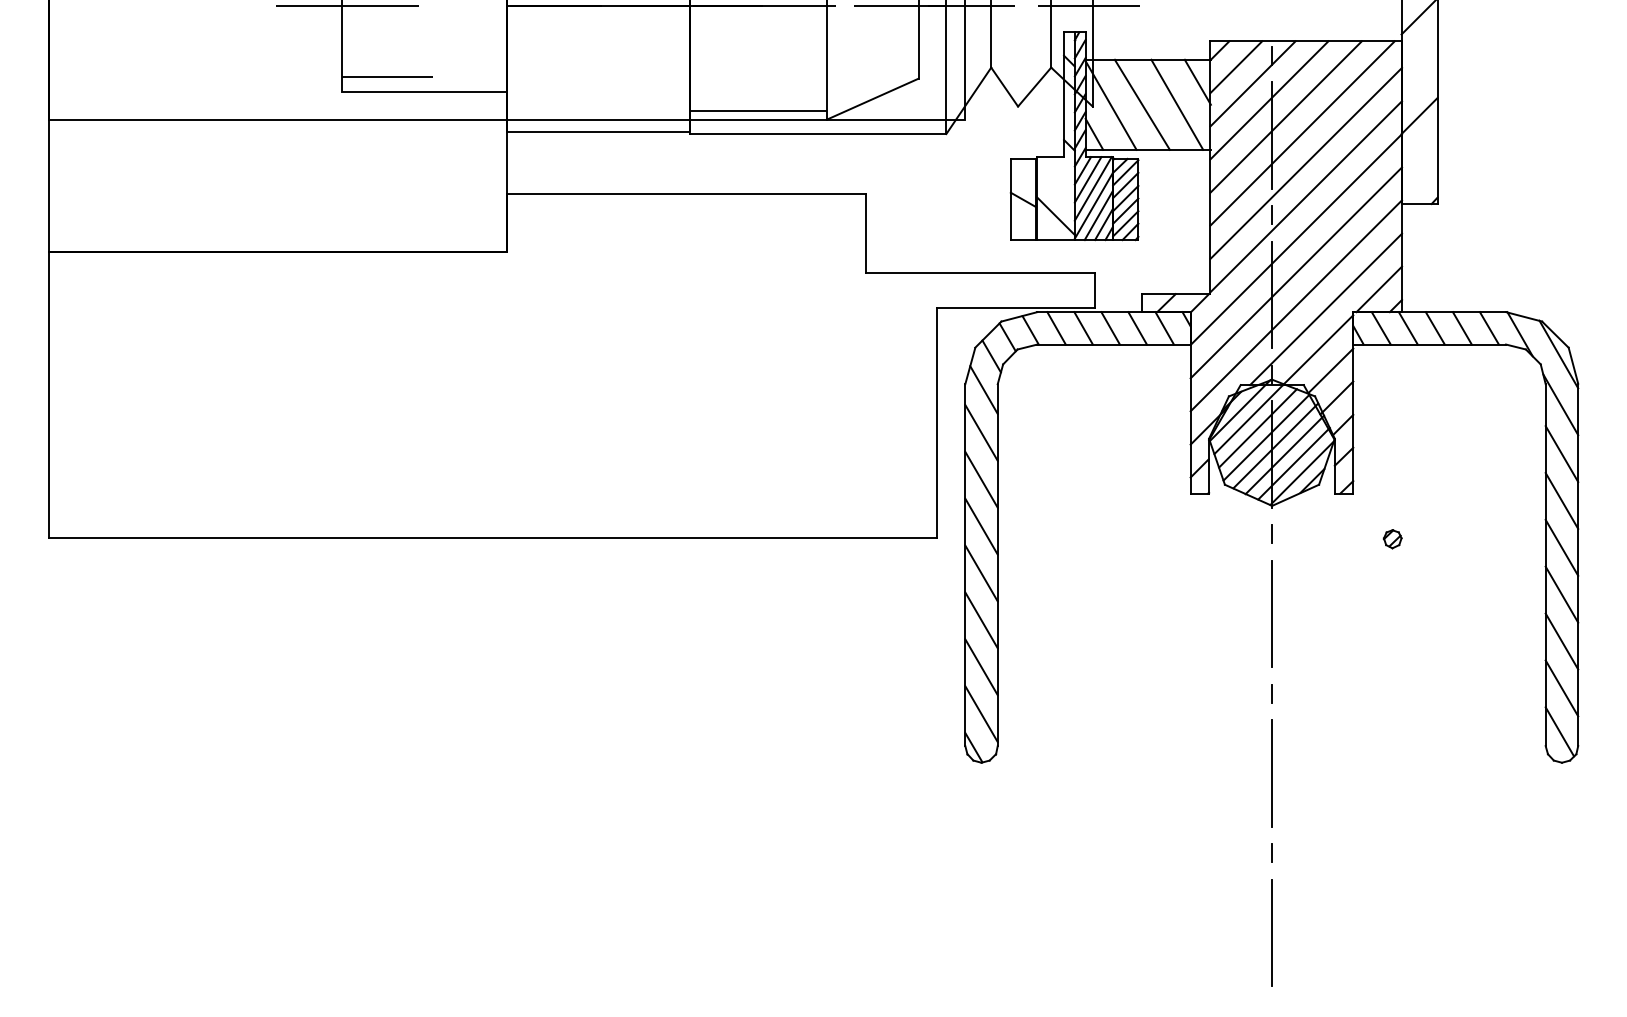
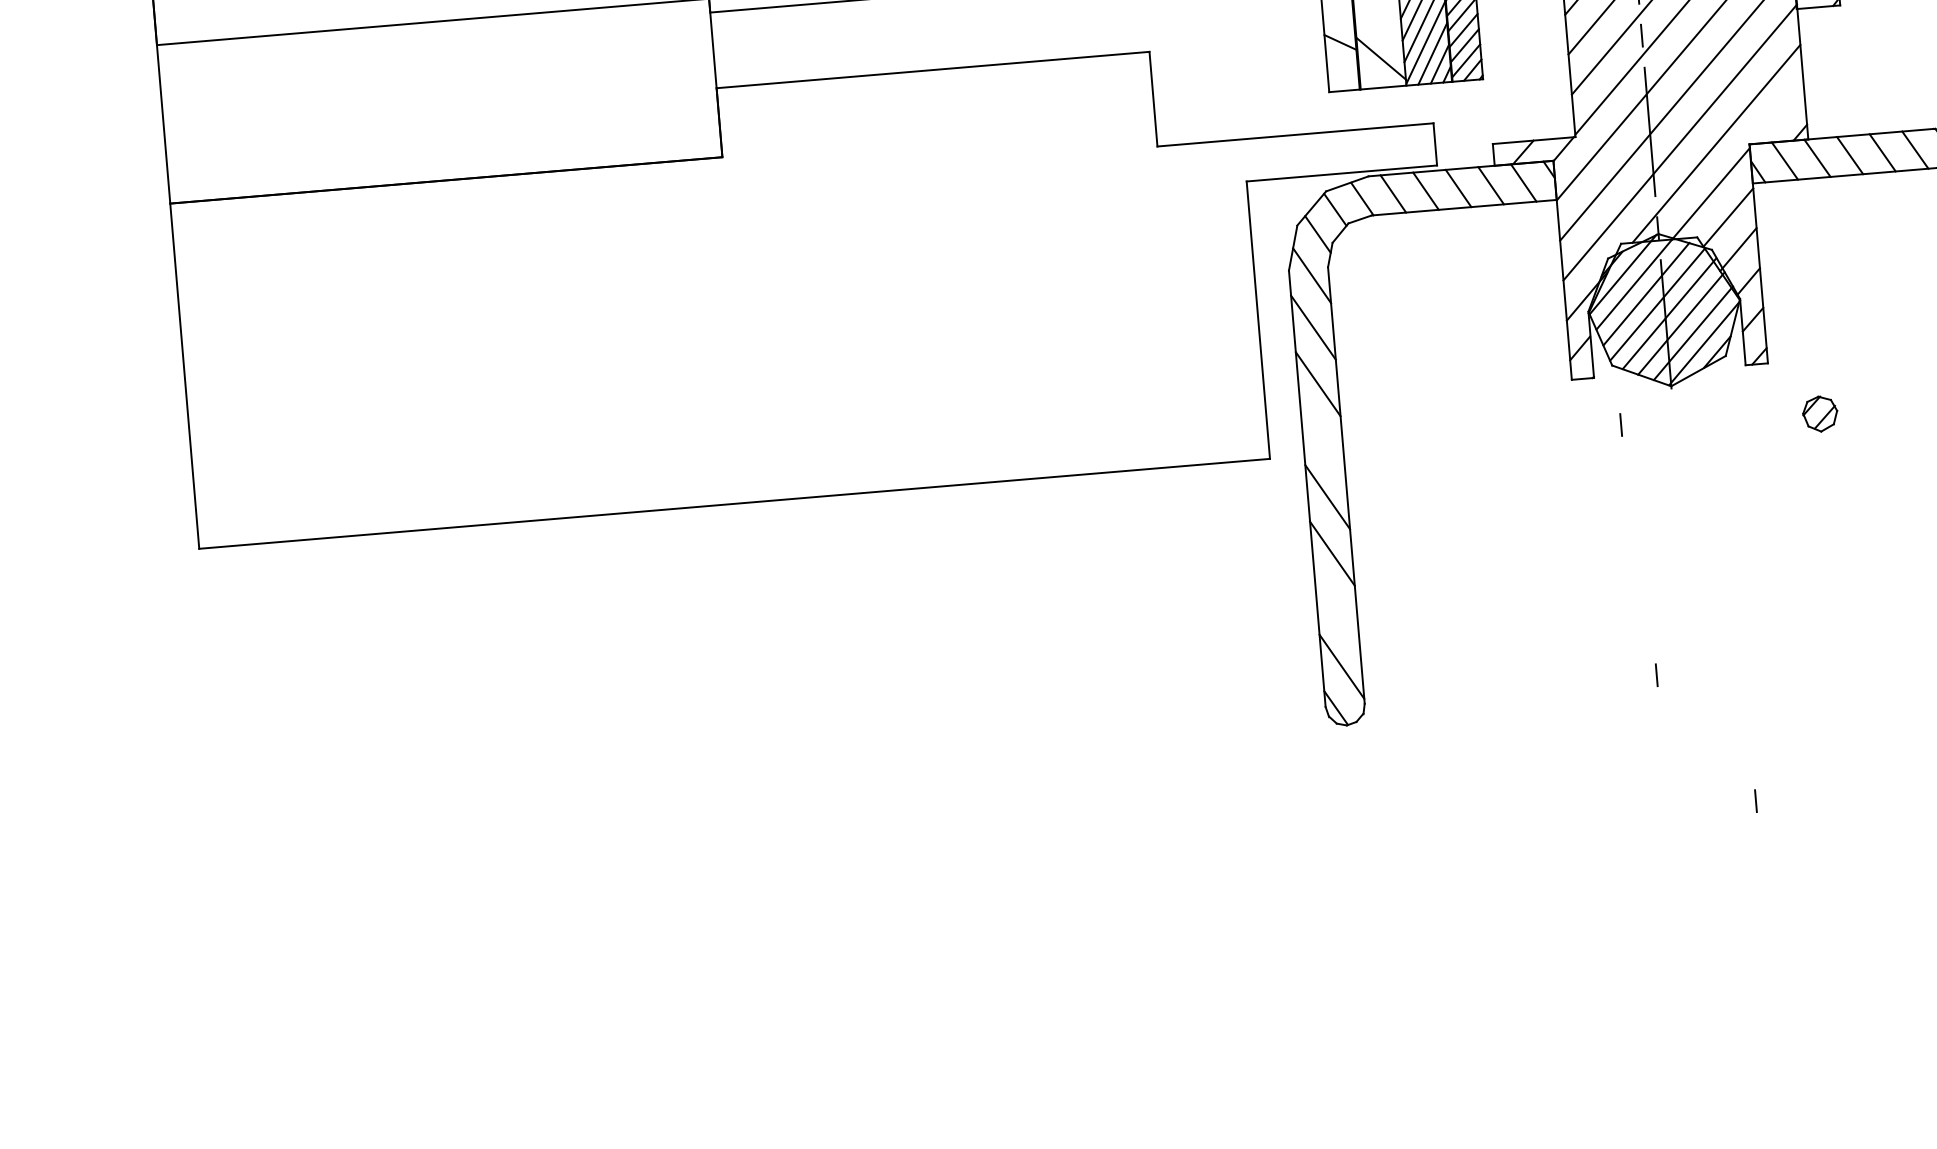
line: (1379, 289) -> (1778, 114), removed
line: (981, 526) -> (1322, 440), removed
line: (1271, 533) -> (1620, 424), moved
part: (1392, 539) -> (1819, 414), size x1.6
line: (1272, 613) -> (1682, 515), removed
line: (981, 667) -> (1337, 610), removed
line: (1271, 693) -> (1655, 674), moved
line: (1272, 773) -> (1698, 708), removed
line: (1271, 852) -> (1755, 800), moved
line: (1272, 932) -> (1714, 900), removed

